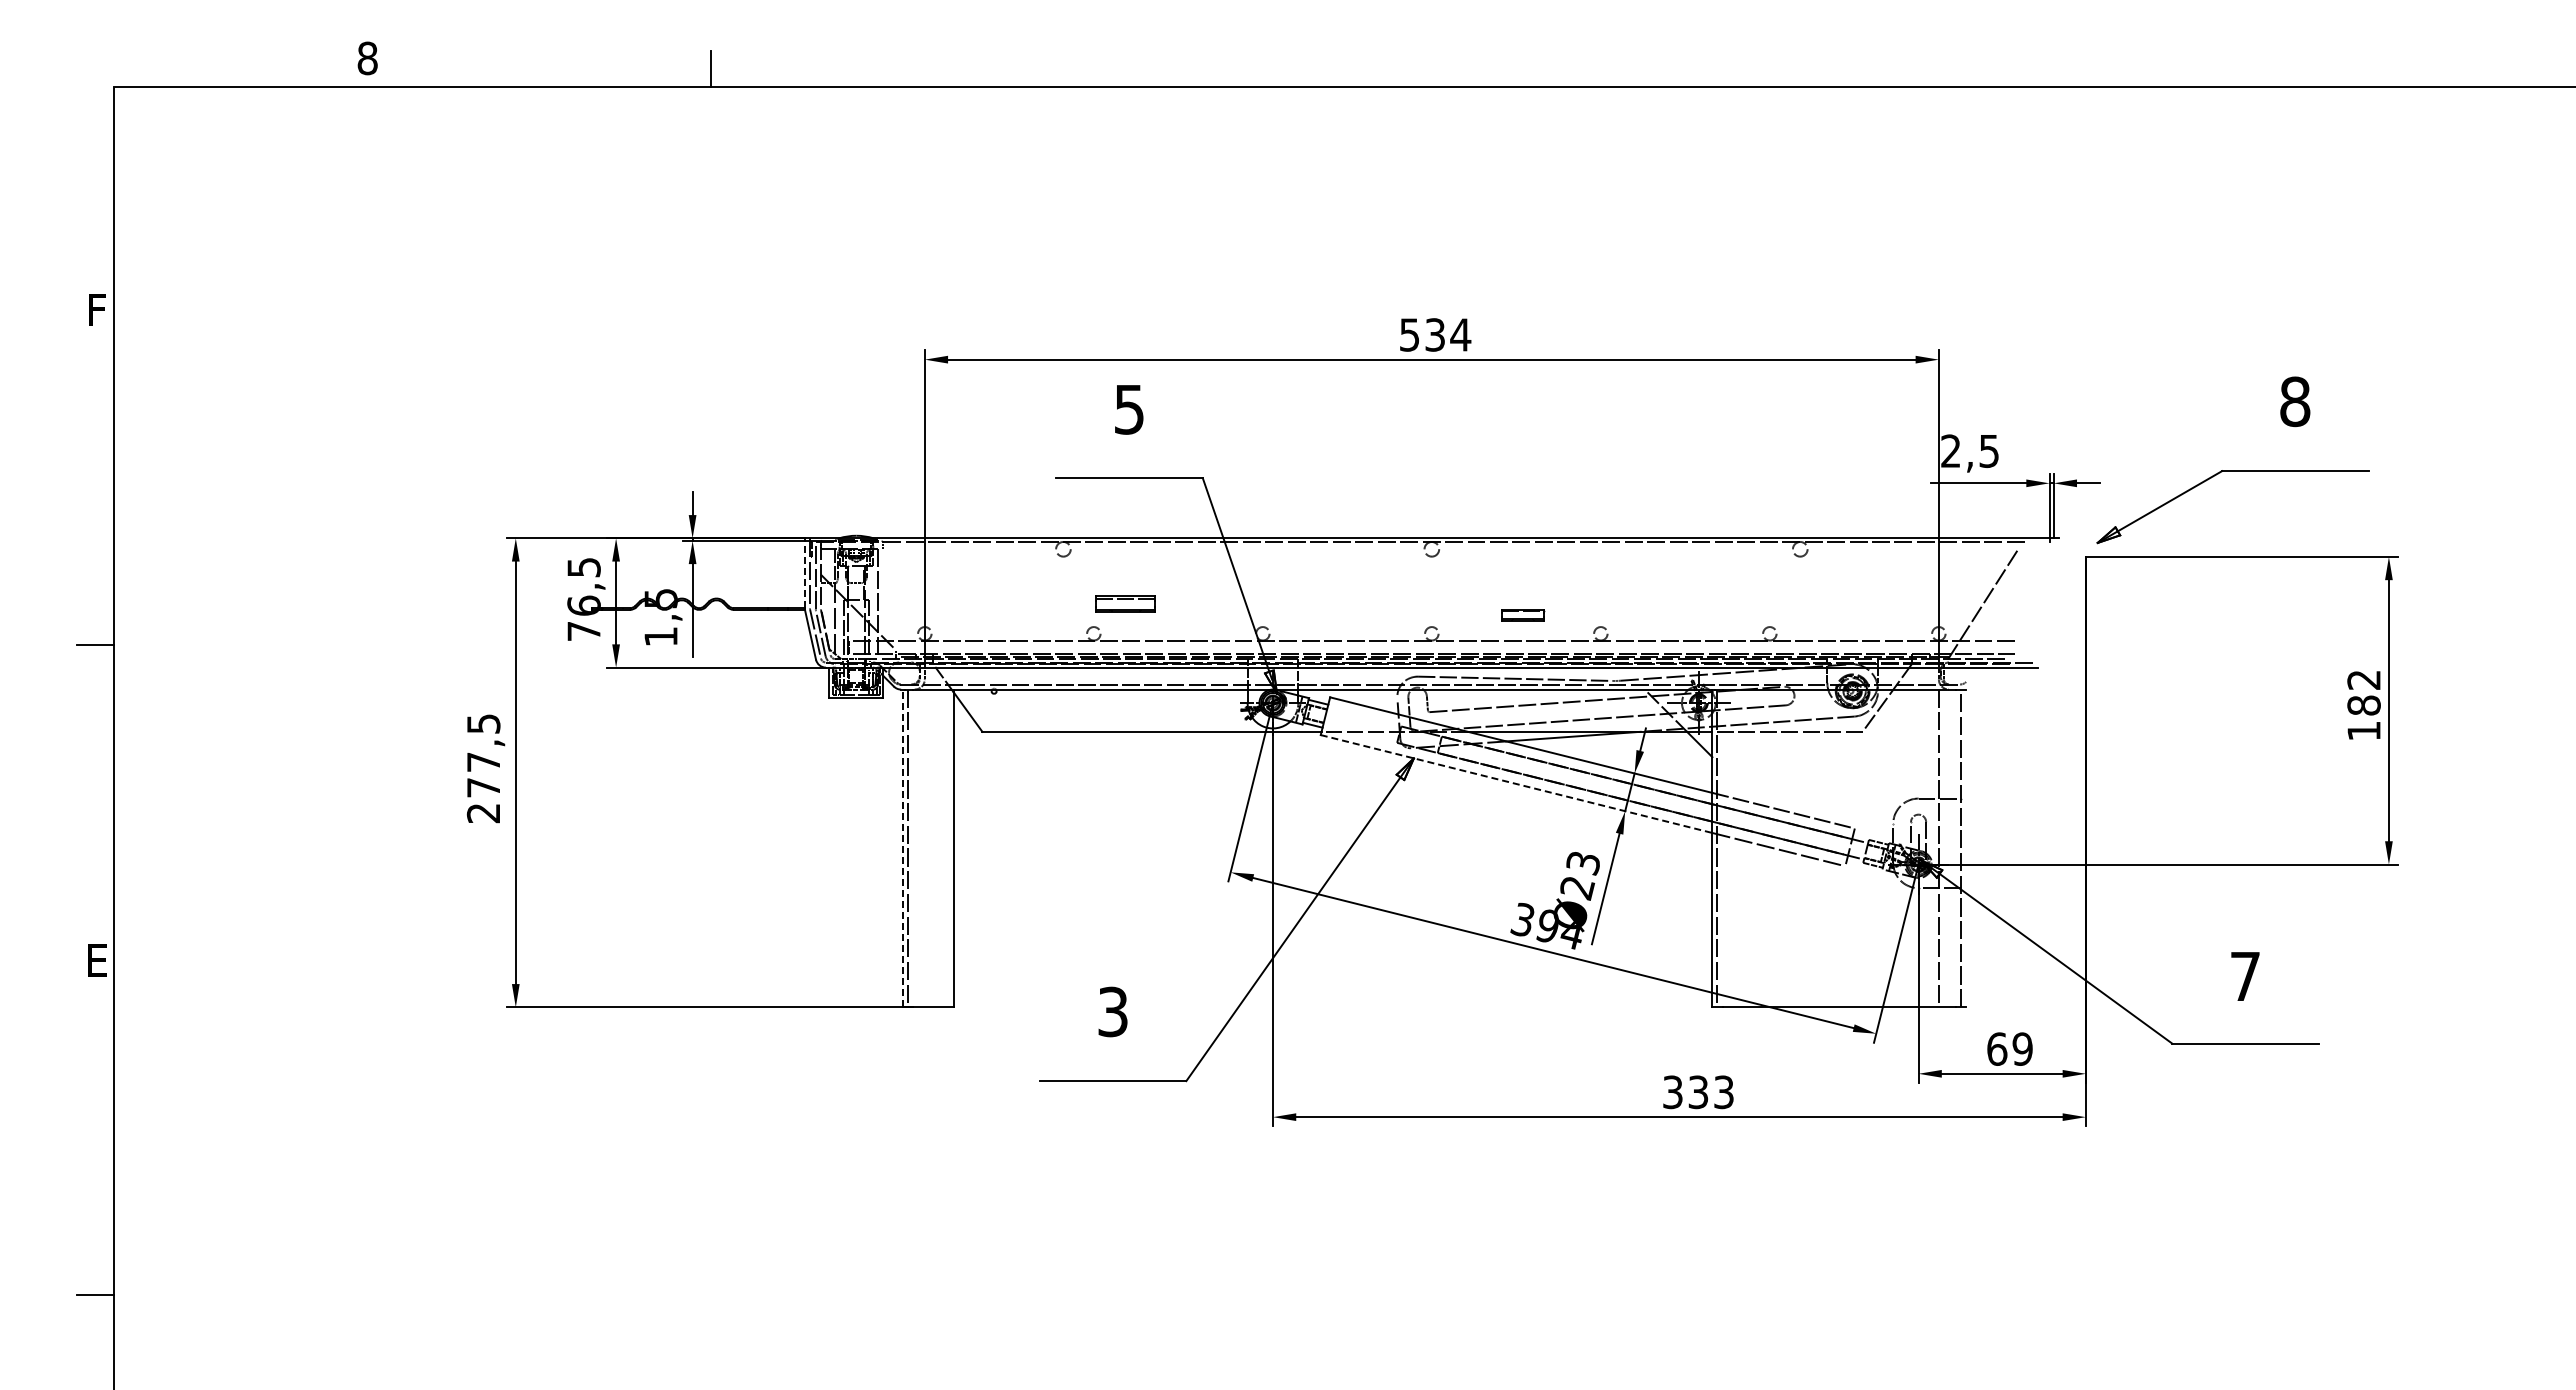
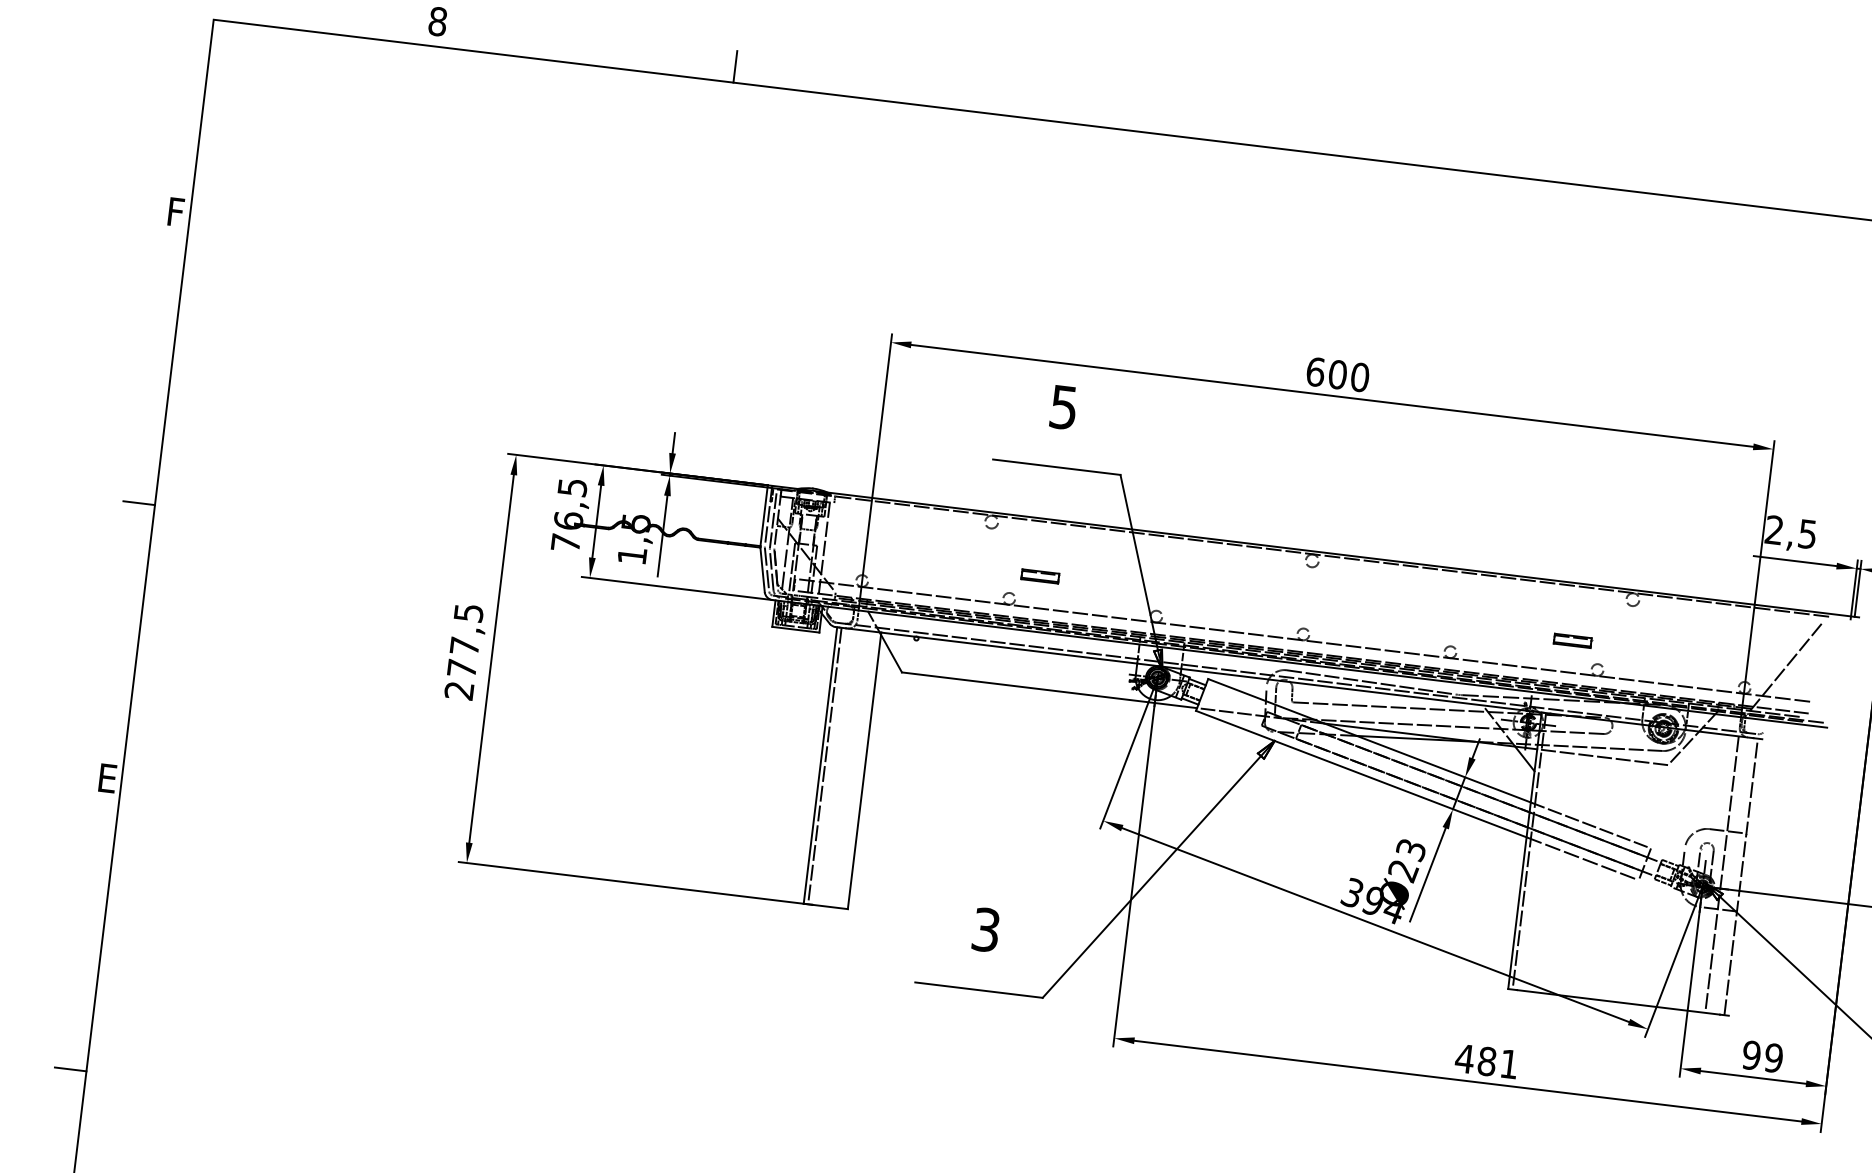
text: (1435, 334) -> (1338, 374), 534 -> 600
line: (804, 573) -> (763, 515), dashed -> solid
part: (1126, 604) -> (1040, 576), size x0.71
part: (1523, 615) -> (1573, 641), moved
line: (1516, 784) -> (1361, 774), dashed -> solid
line: (902, 848) -> (820, 765), dashed -> solid
text: (1997, 1048) -> (1751, 1054), 69 -> 99
text: (1697, 1092) -> (1486, 1061), 333 -> 481

